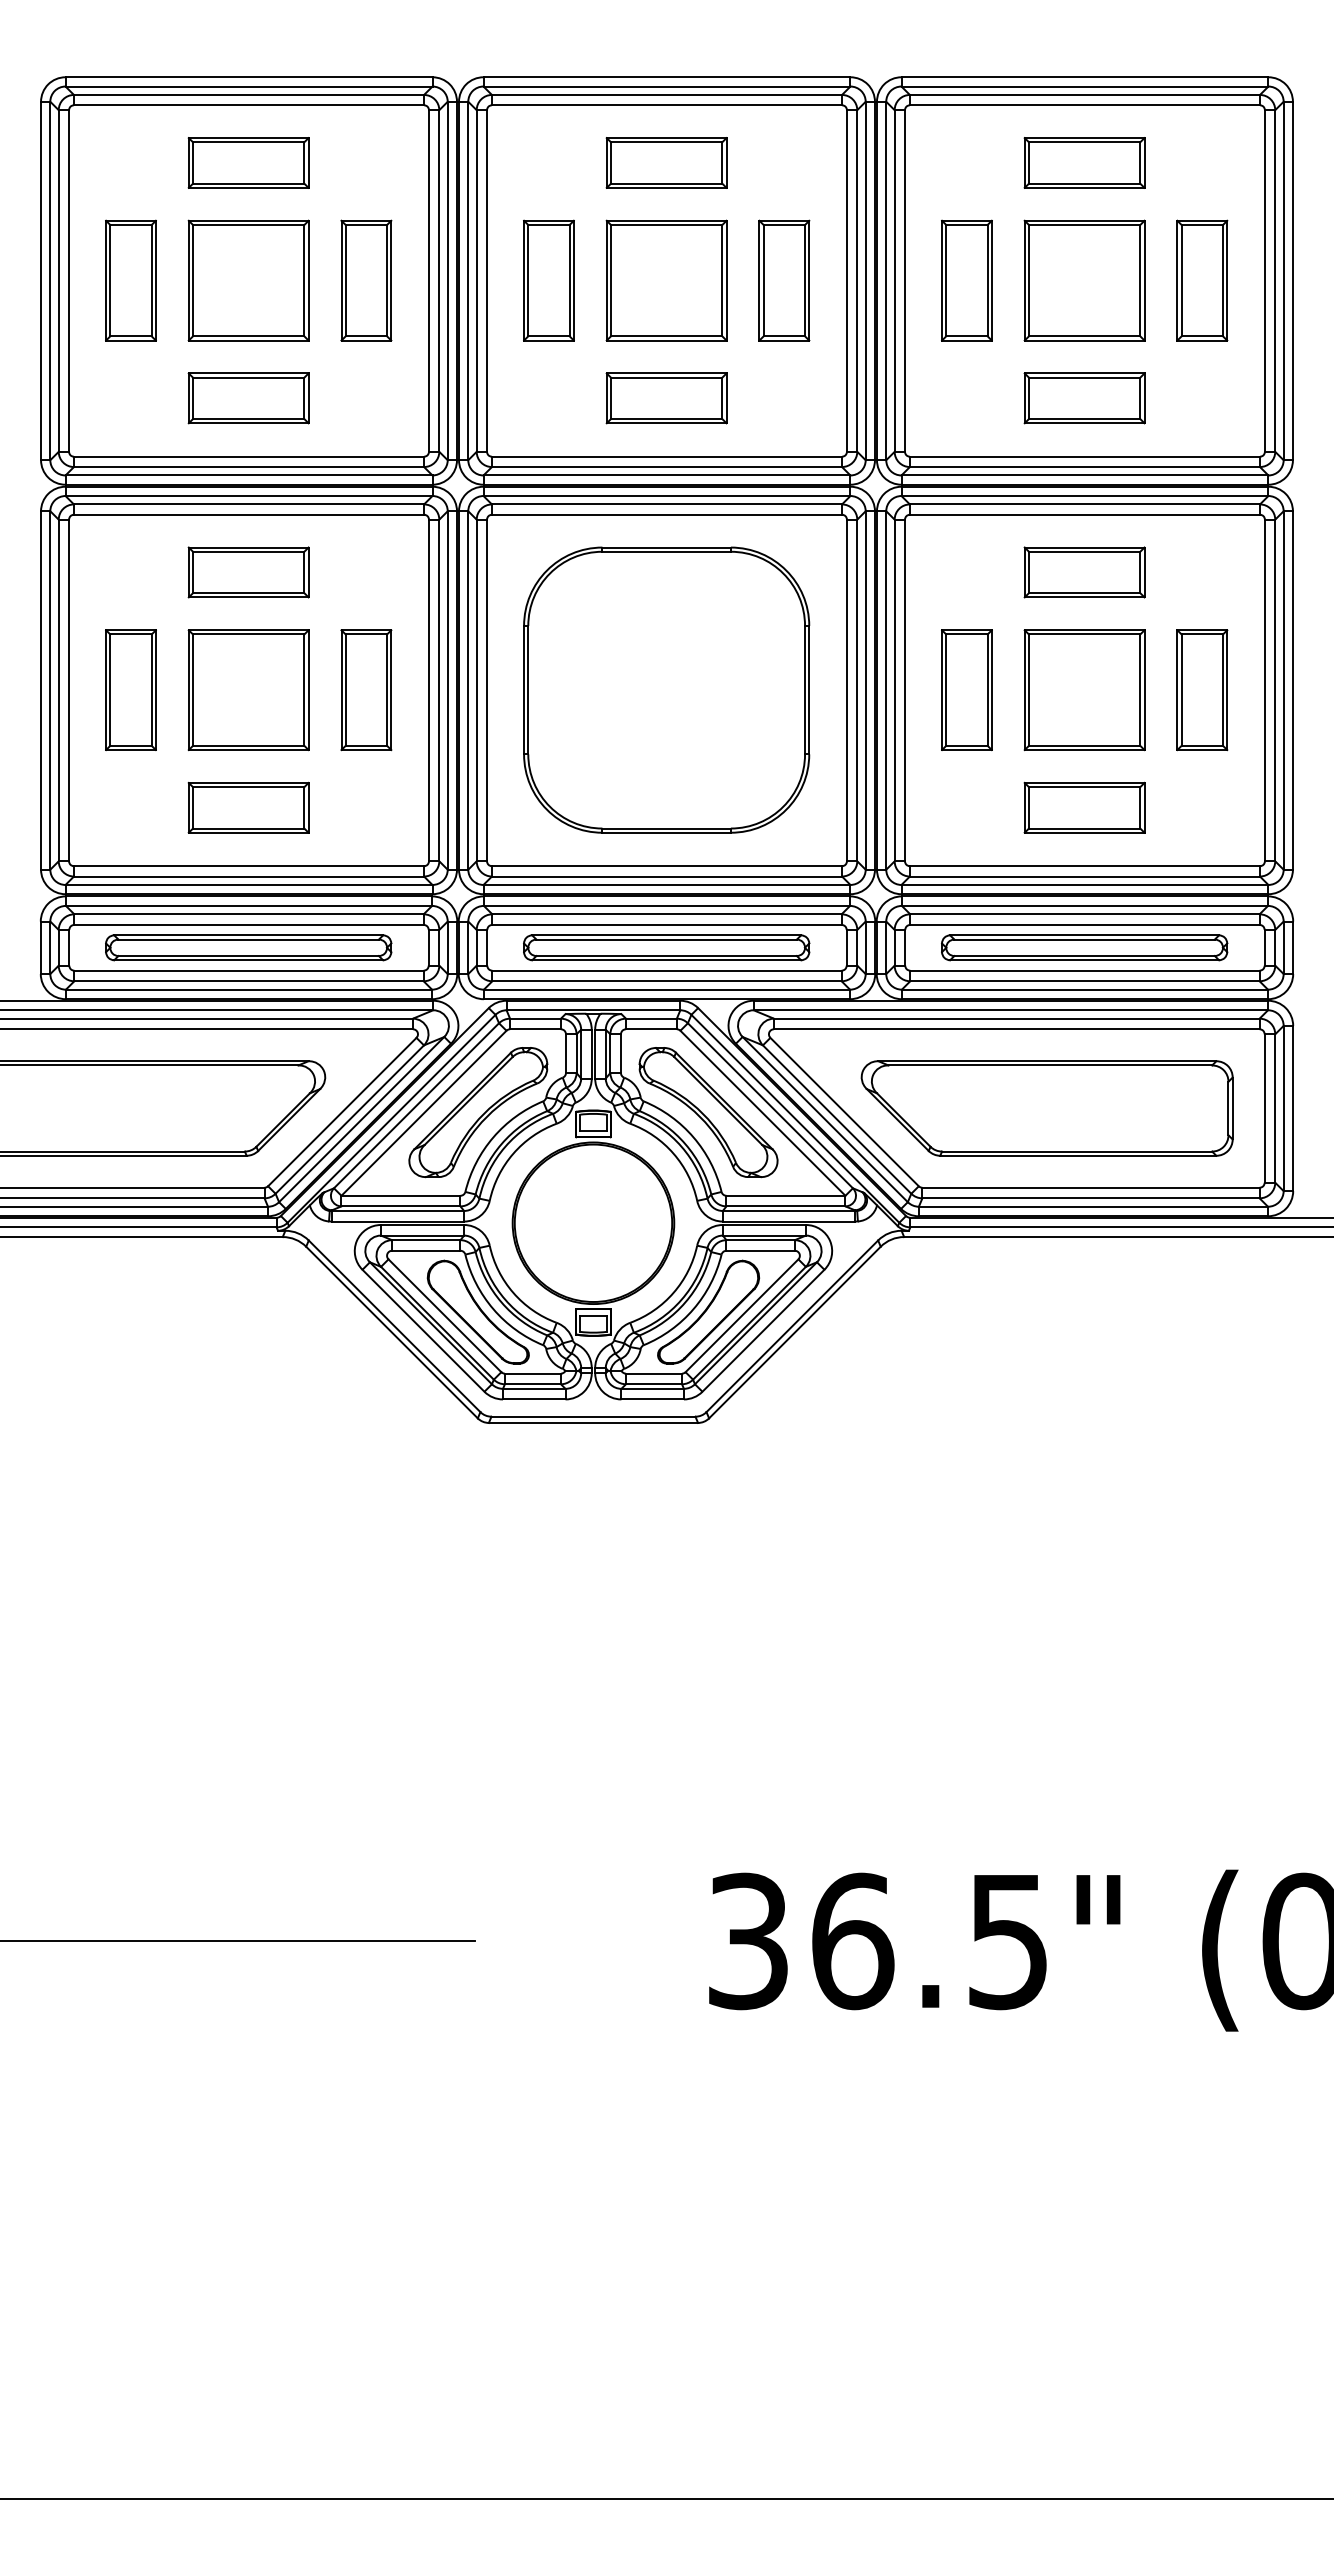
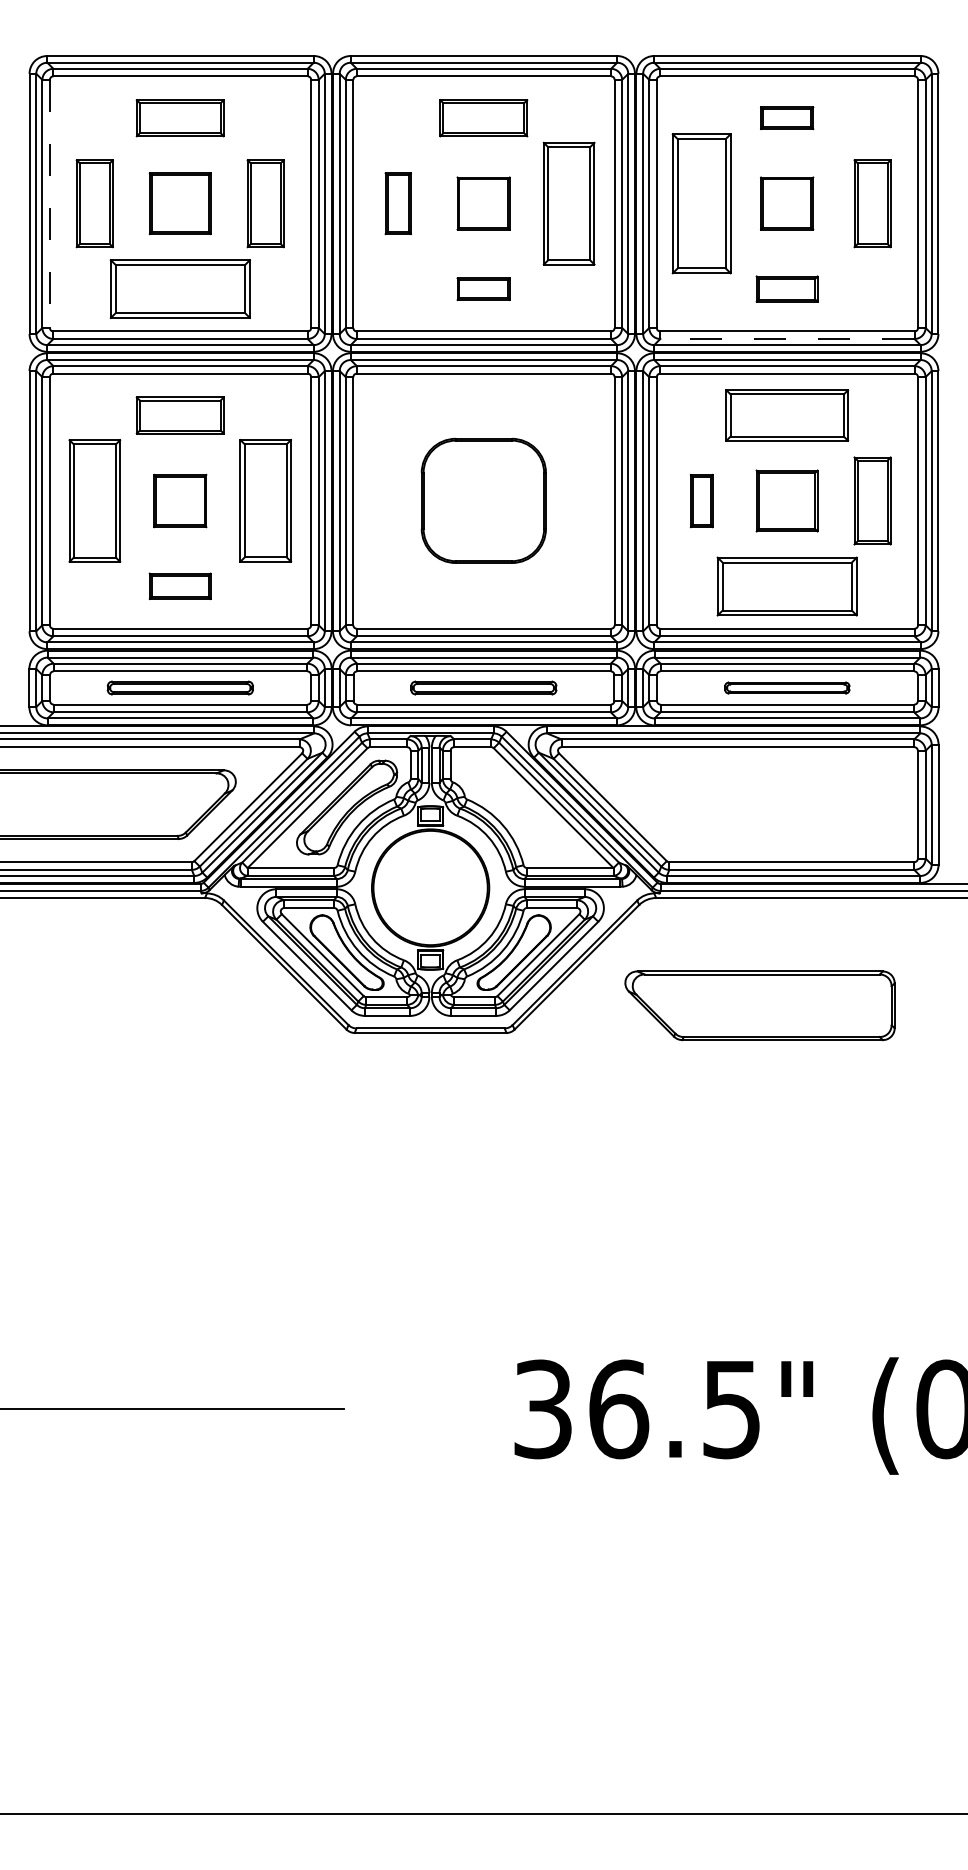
part: (1084, 162) -> (787, 117), size x0.6
part: (248, 280) -> (180, 203), size x0.7
part: (548, 280) -> (397, 203), size x0.7
part: (666, 280) -> (483, 203), size x0.6
part: (784, 280) -> (569, 203), size x1.4
part: (966, 280) -> (701, 203), size x1.6
part: (1084, 280) -> (787, 203), size x0.6
line: (69, 281) -> (50, 204), solid -> dashed
part: (248, 398) -> (180, 289), size x1.6
part: (666, 398) -> (483, 289), size x0.6
part: (1084, 398) -> (787, 289), size x0.7
line: (1084, 467) -> (787, 339), solid -> dashed
part: (1084, 572) -> (787, 415), size x1.4
part: (130, 689) -> (94, 500), size x1.4
part: (666, 689) -> (483, 500), size x0.6
part: (248, 690) -> (180, 501), size x0.6
part: (366, 690) -> (265, 501), size x1.4
part: (966, 690) -> (701, 501), size x0.6
part: (1084, 690) -> (787, 501), size x0.7
part: (248, 807) -> (180, 586), size x0.7
part: (1084, 807) -> (787, 586), size x1.6
part: (248, 947) -> (180, 687), size x0.7
part: (666, 947) -> (483, 687), size x0.7
part: (1084, 947) -> (787, 687), size x0.6
part: (1046, 1108) -> (759, 1005), moved
part: (708, 1112) -> (514, 807), removed

